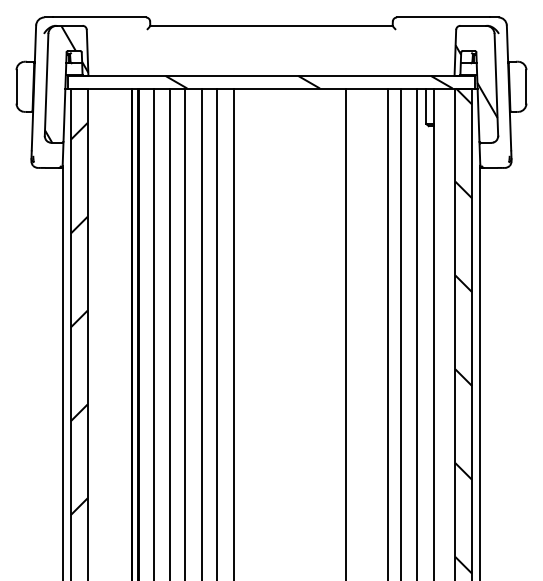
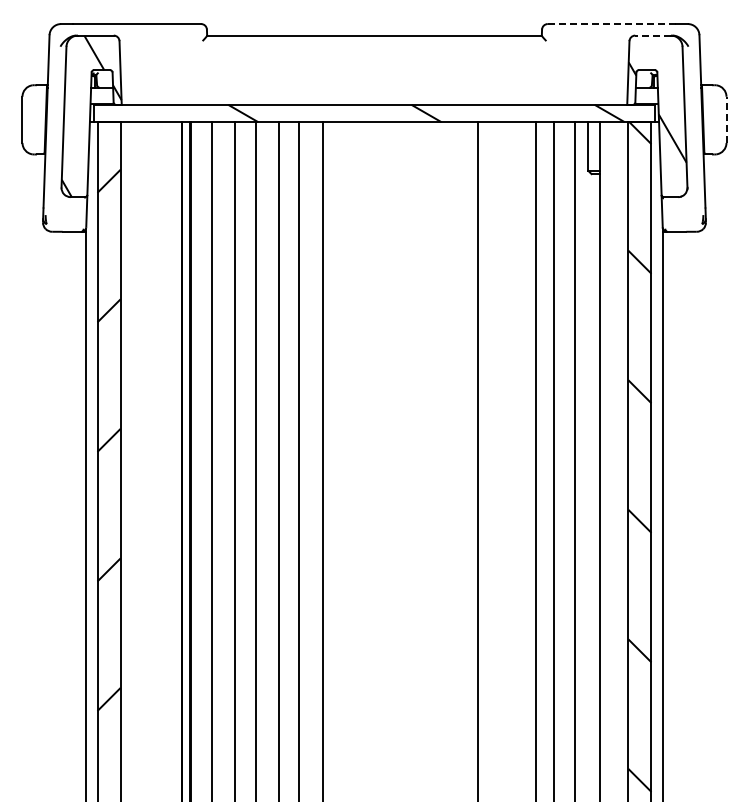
line: (443, 17) -> (611, 24), solid -> dashed
line: (473, 25) -> (653, 35), solid -> dashed
line: (526, 86) -> (726, 119), solid -> dashed

